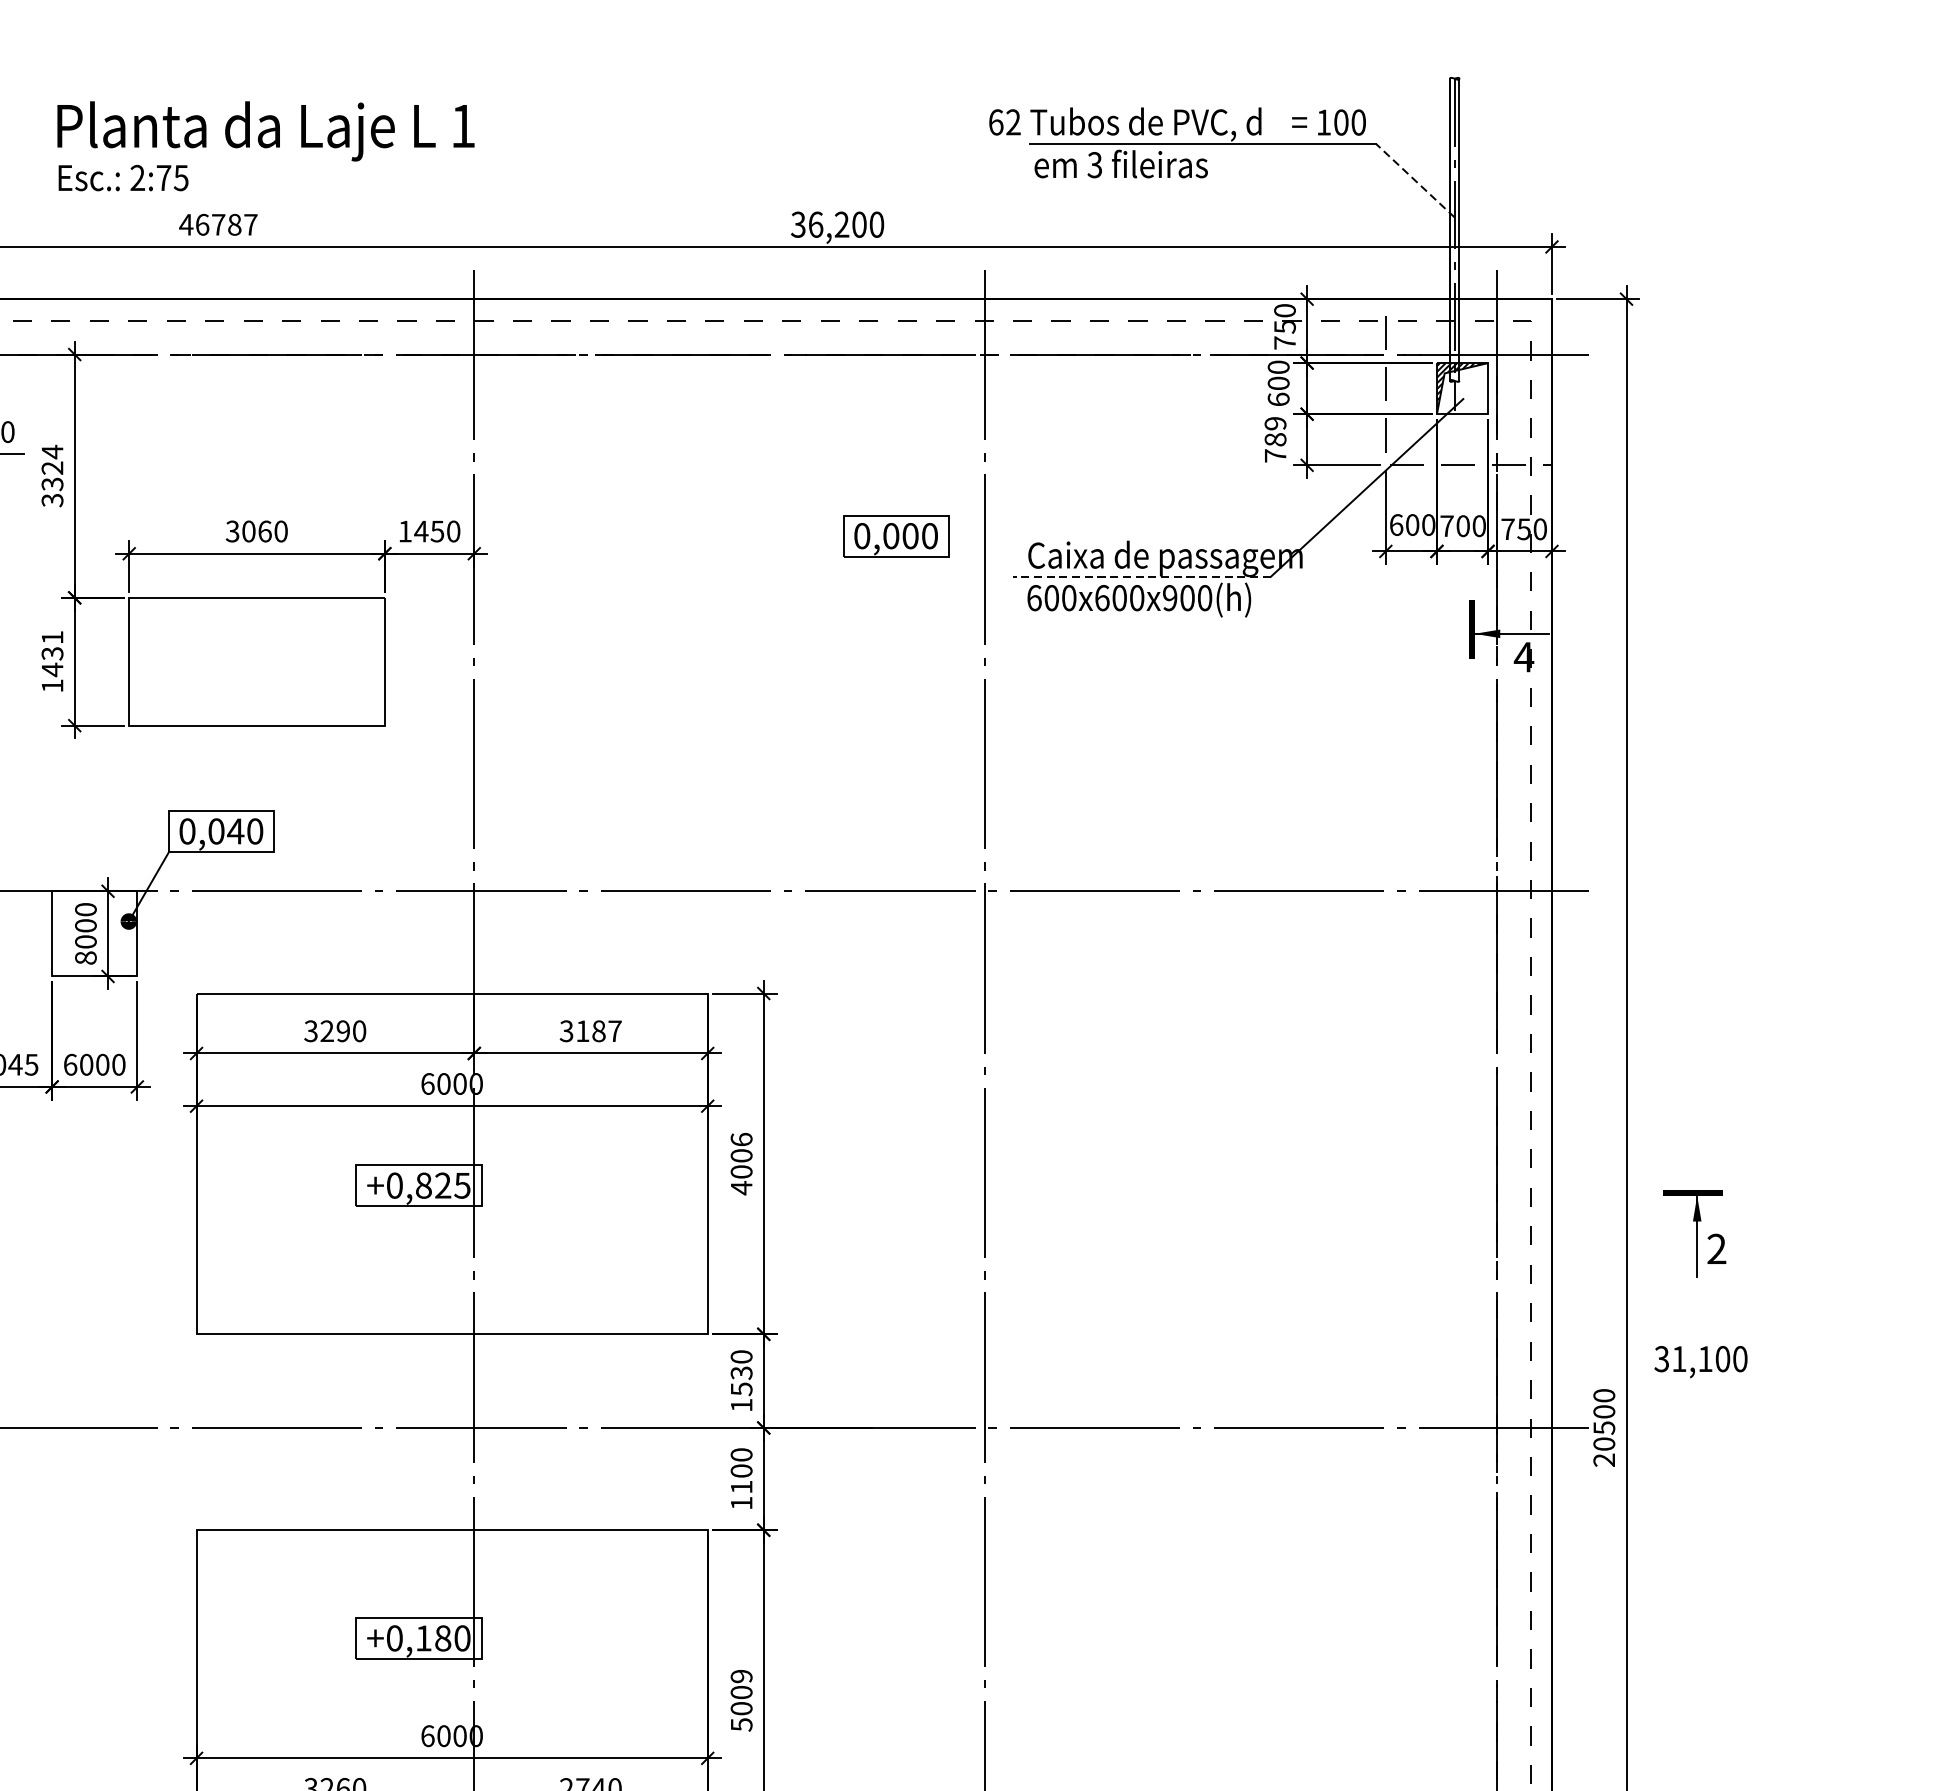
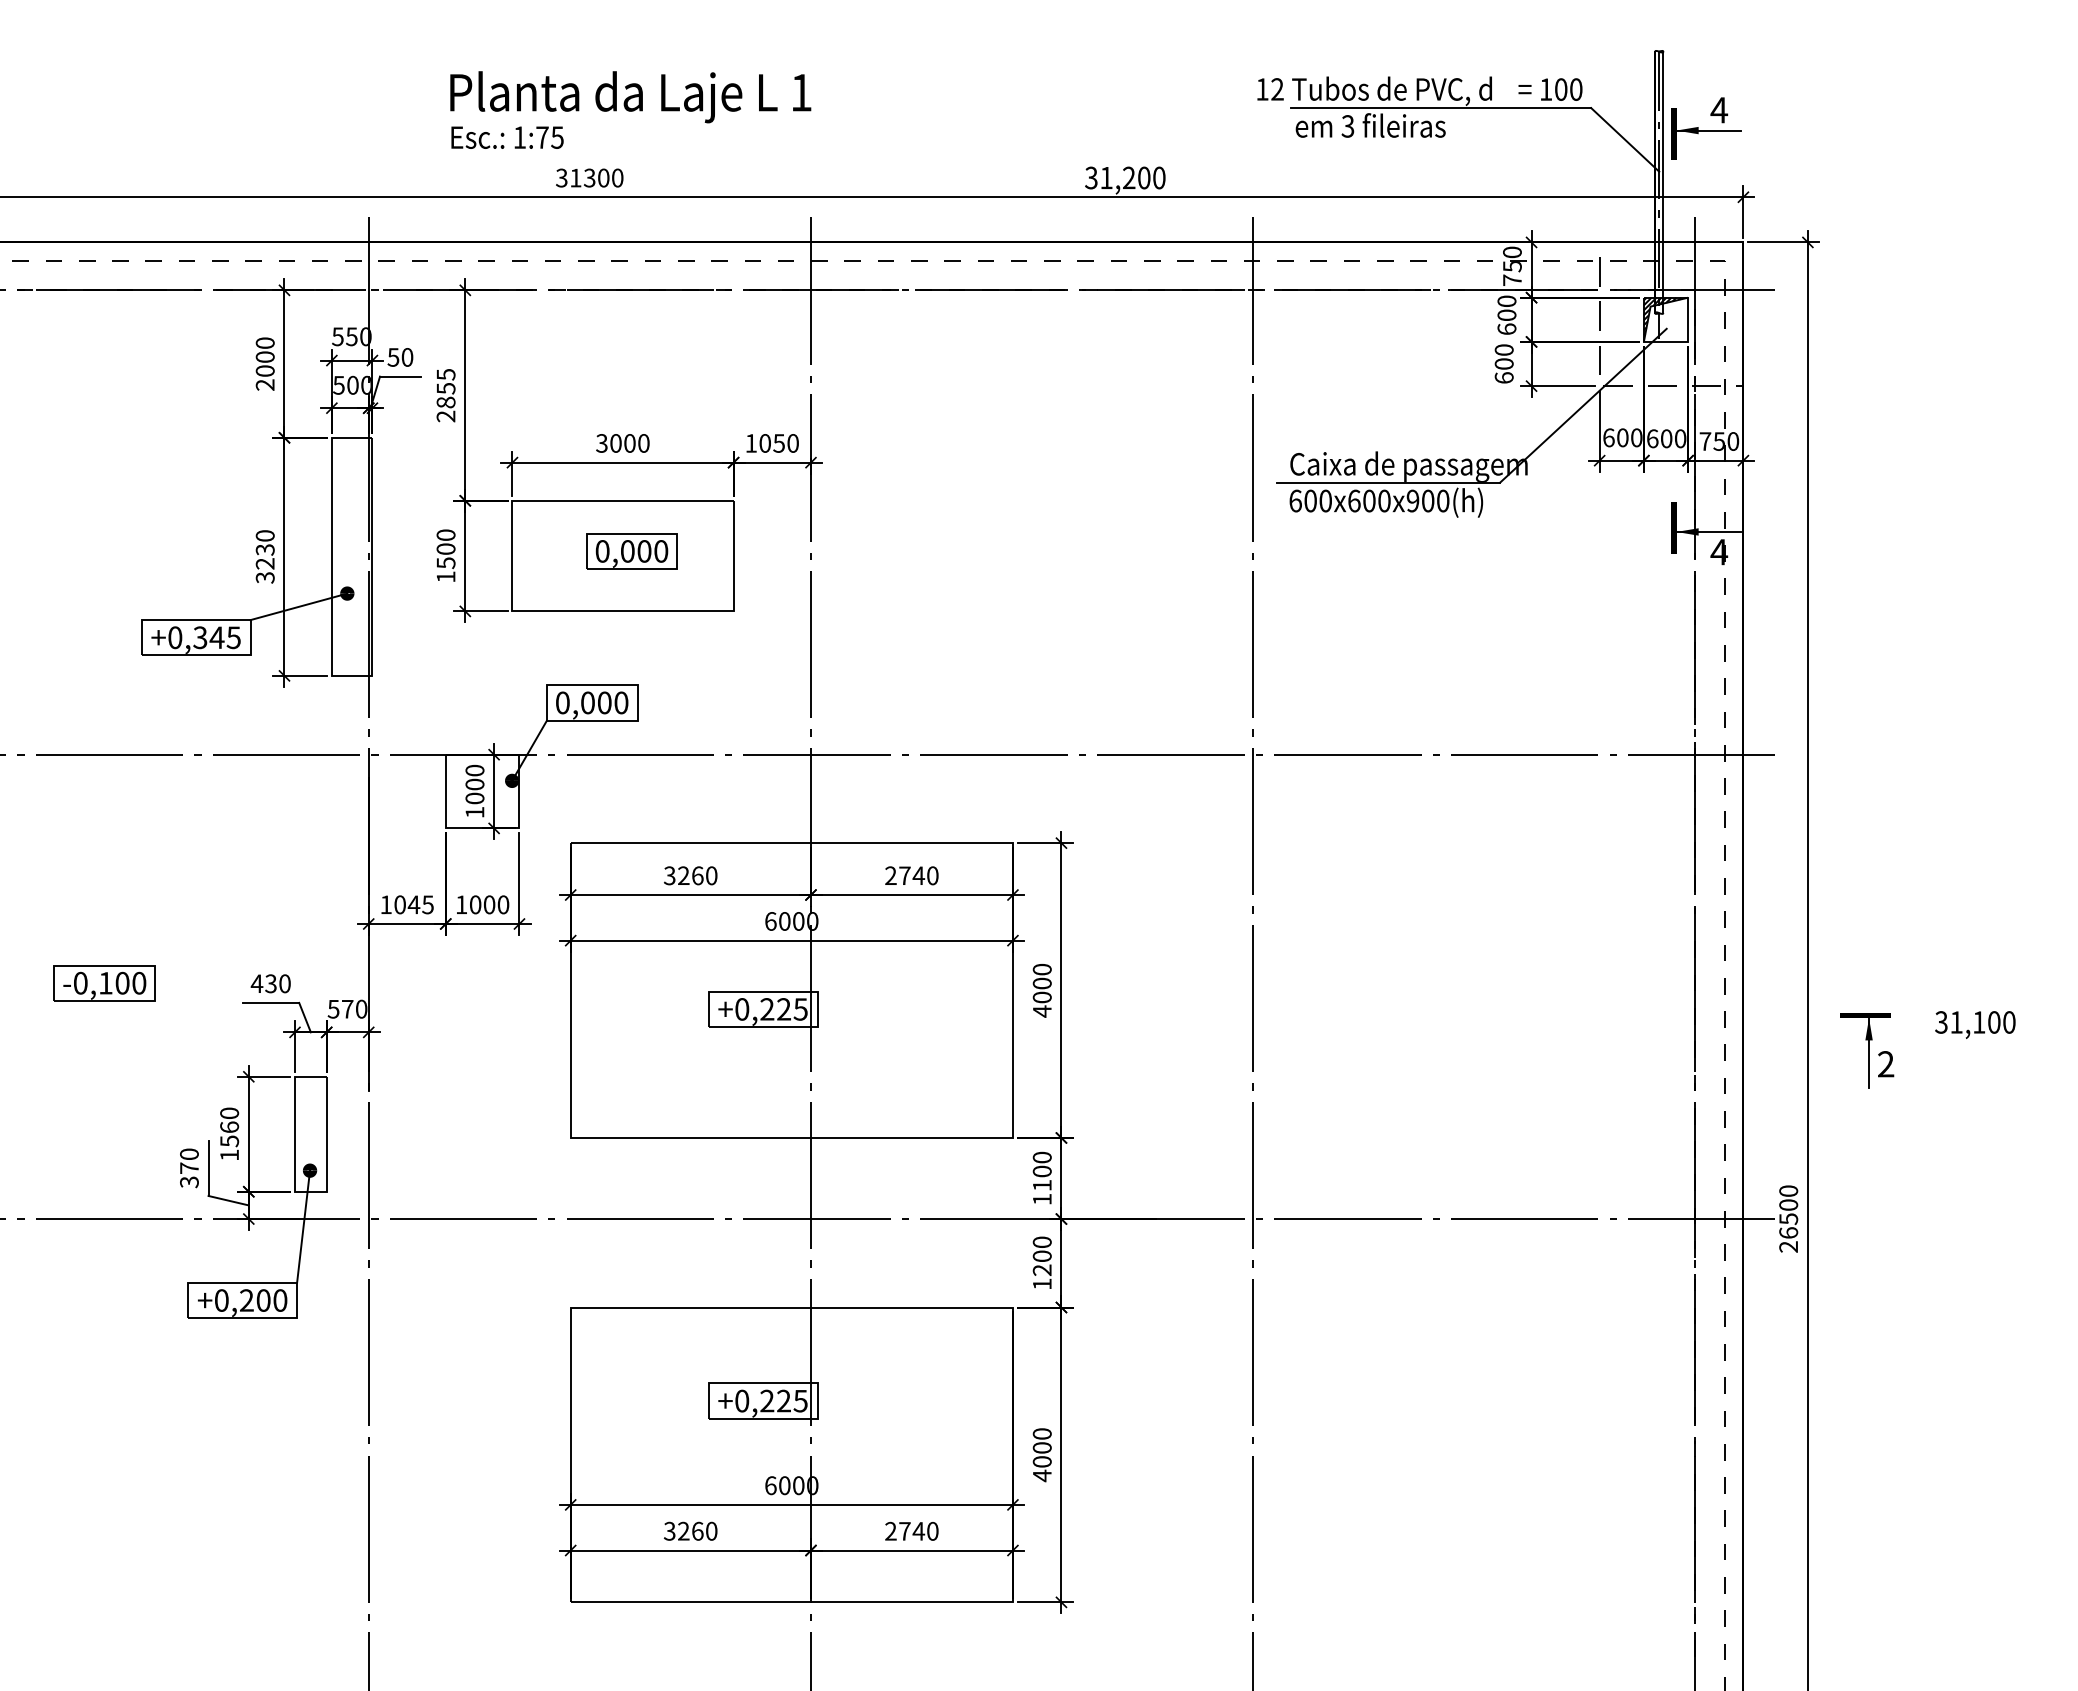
text: (996, 122) -> (1262, 89), 62 -> 12
part: (1509, 167) -> (1706, 128), added
text: (137, 177) -> (519, 137), 2:75 -> 1:75
line: (1415, 180) -> (1625, 139), dashed -> solid
text: (218, 224) -> (589, 177), 46787 -> 31300
text: (815, 224) -> (1106, 177), 36,200 -> 31,200
text: (1274, 439) -> (1503, 363), 789 -> 600
text: (51, 476) -> (445, 395), 3324 -> 2855
text: (1446, 525) -> (1652, 438), 700 -> 600
text: (264, 531) -> (629, 443), 3060 -> 3000
text: (420, 531) -> (764, 443), 1450 -> 1050
part: (895, 536) -> (631, 551), moved
line: (1141, 576) -> (1388, 482), dashed -> solid
text: (51, 654) -> (445, 549), 1431 -> 1500
text: (235, 830) -> (604, 702), 0,040 -> 0,000
text: (85, 958) -> (474, 812), 8000 -> 1000
text: (343, 1030) -> (697, 875), 3290 -> 3260
text: (590, 1030) -> (911, 875), 3187 -> 2740
text: (70, 1064) -> (461, 904), 6000 -> 1000
text: (740, 1139) -> (1041, 969), 4006 -> 4000
text: (424, 1185) -> (767, 1009), +0,825 -> +0,225
text: (1701, 1361) -> (1975, 1024), moved
text: (741, 1381) -> (1042, 1178), 1530 -> 1100
text: (1604, 1443) -> (1788, 1232), 20500 -> 26500
text: (740, 1487) -> (1041, 1270), 1100 -> 1200
text: (442, 1637) -> (783, 1400), +0,180 -> +0,225
text: (741, 1701) -> (1042, 1455), 5009 -> 4000

